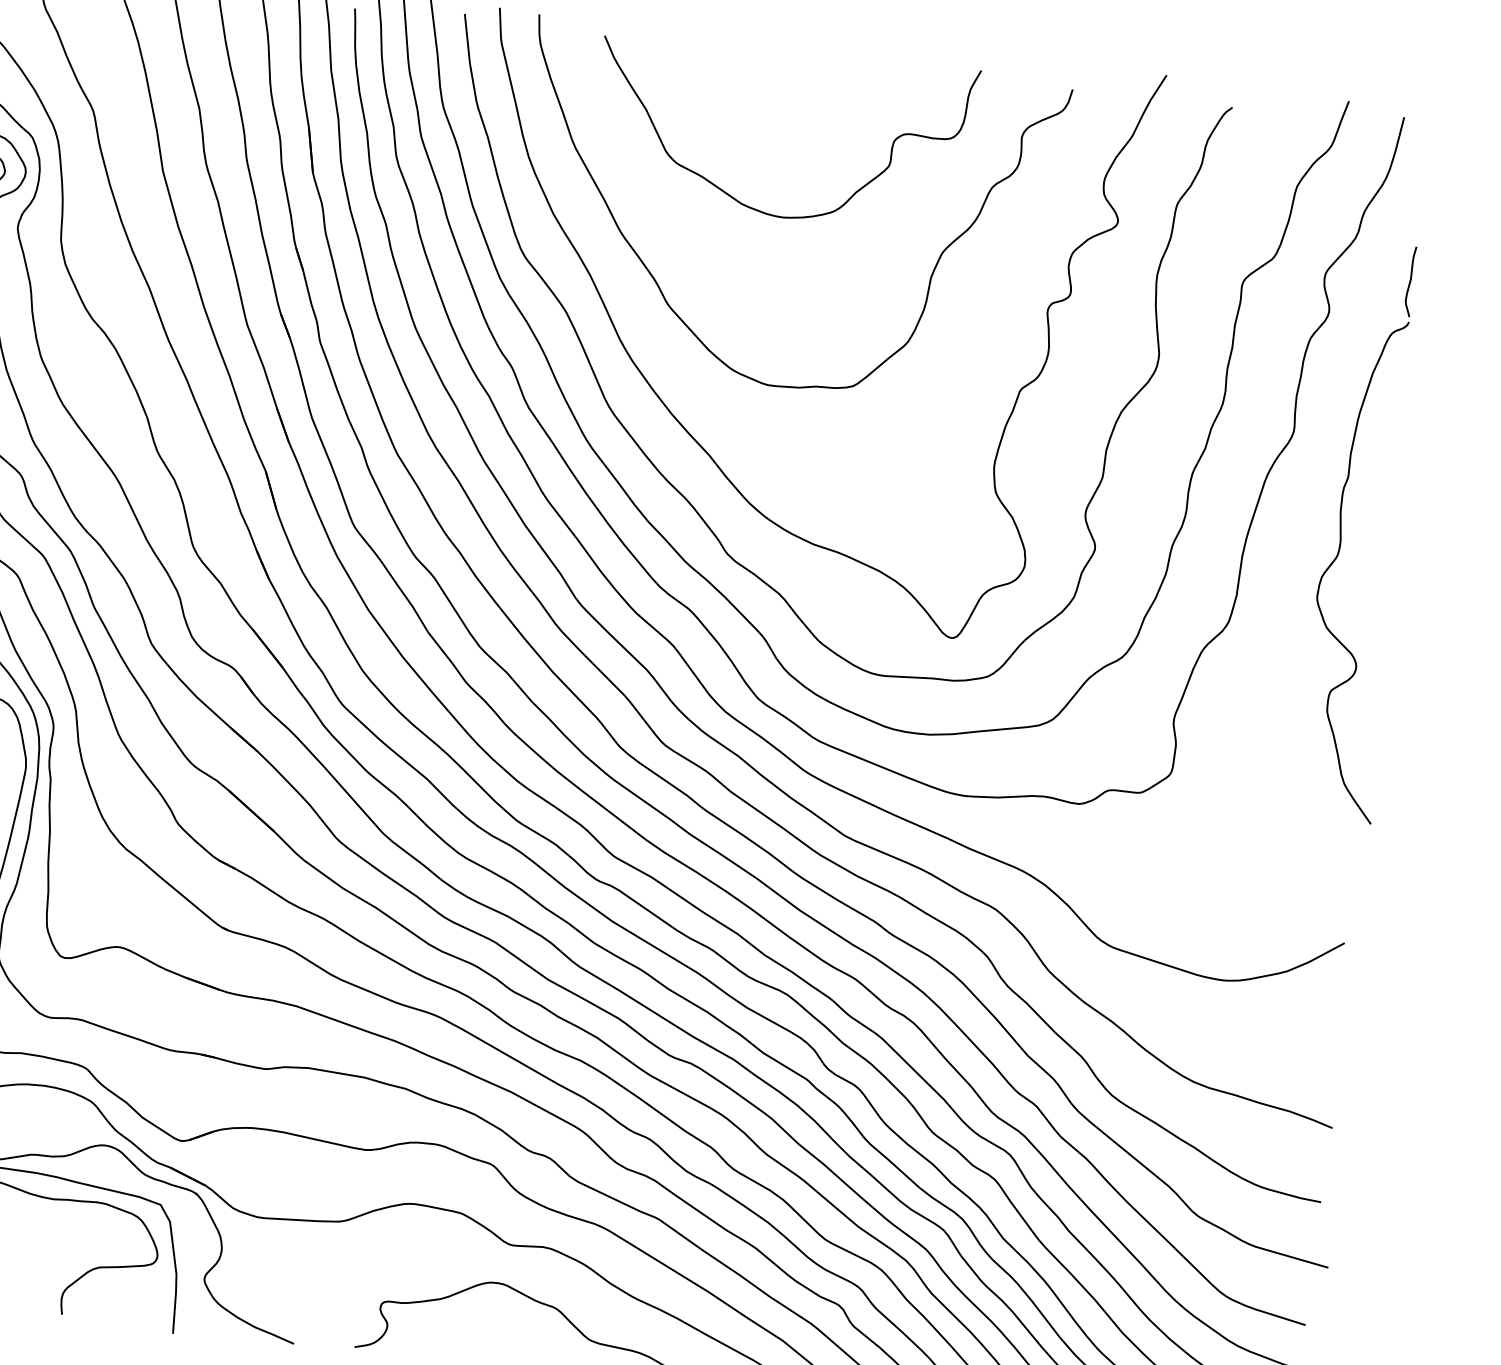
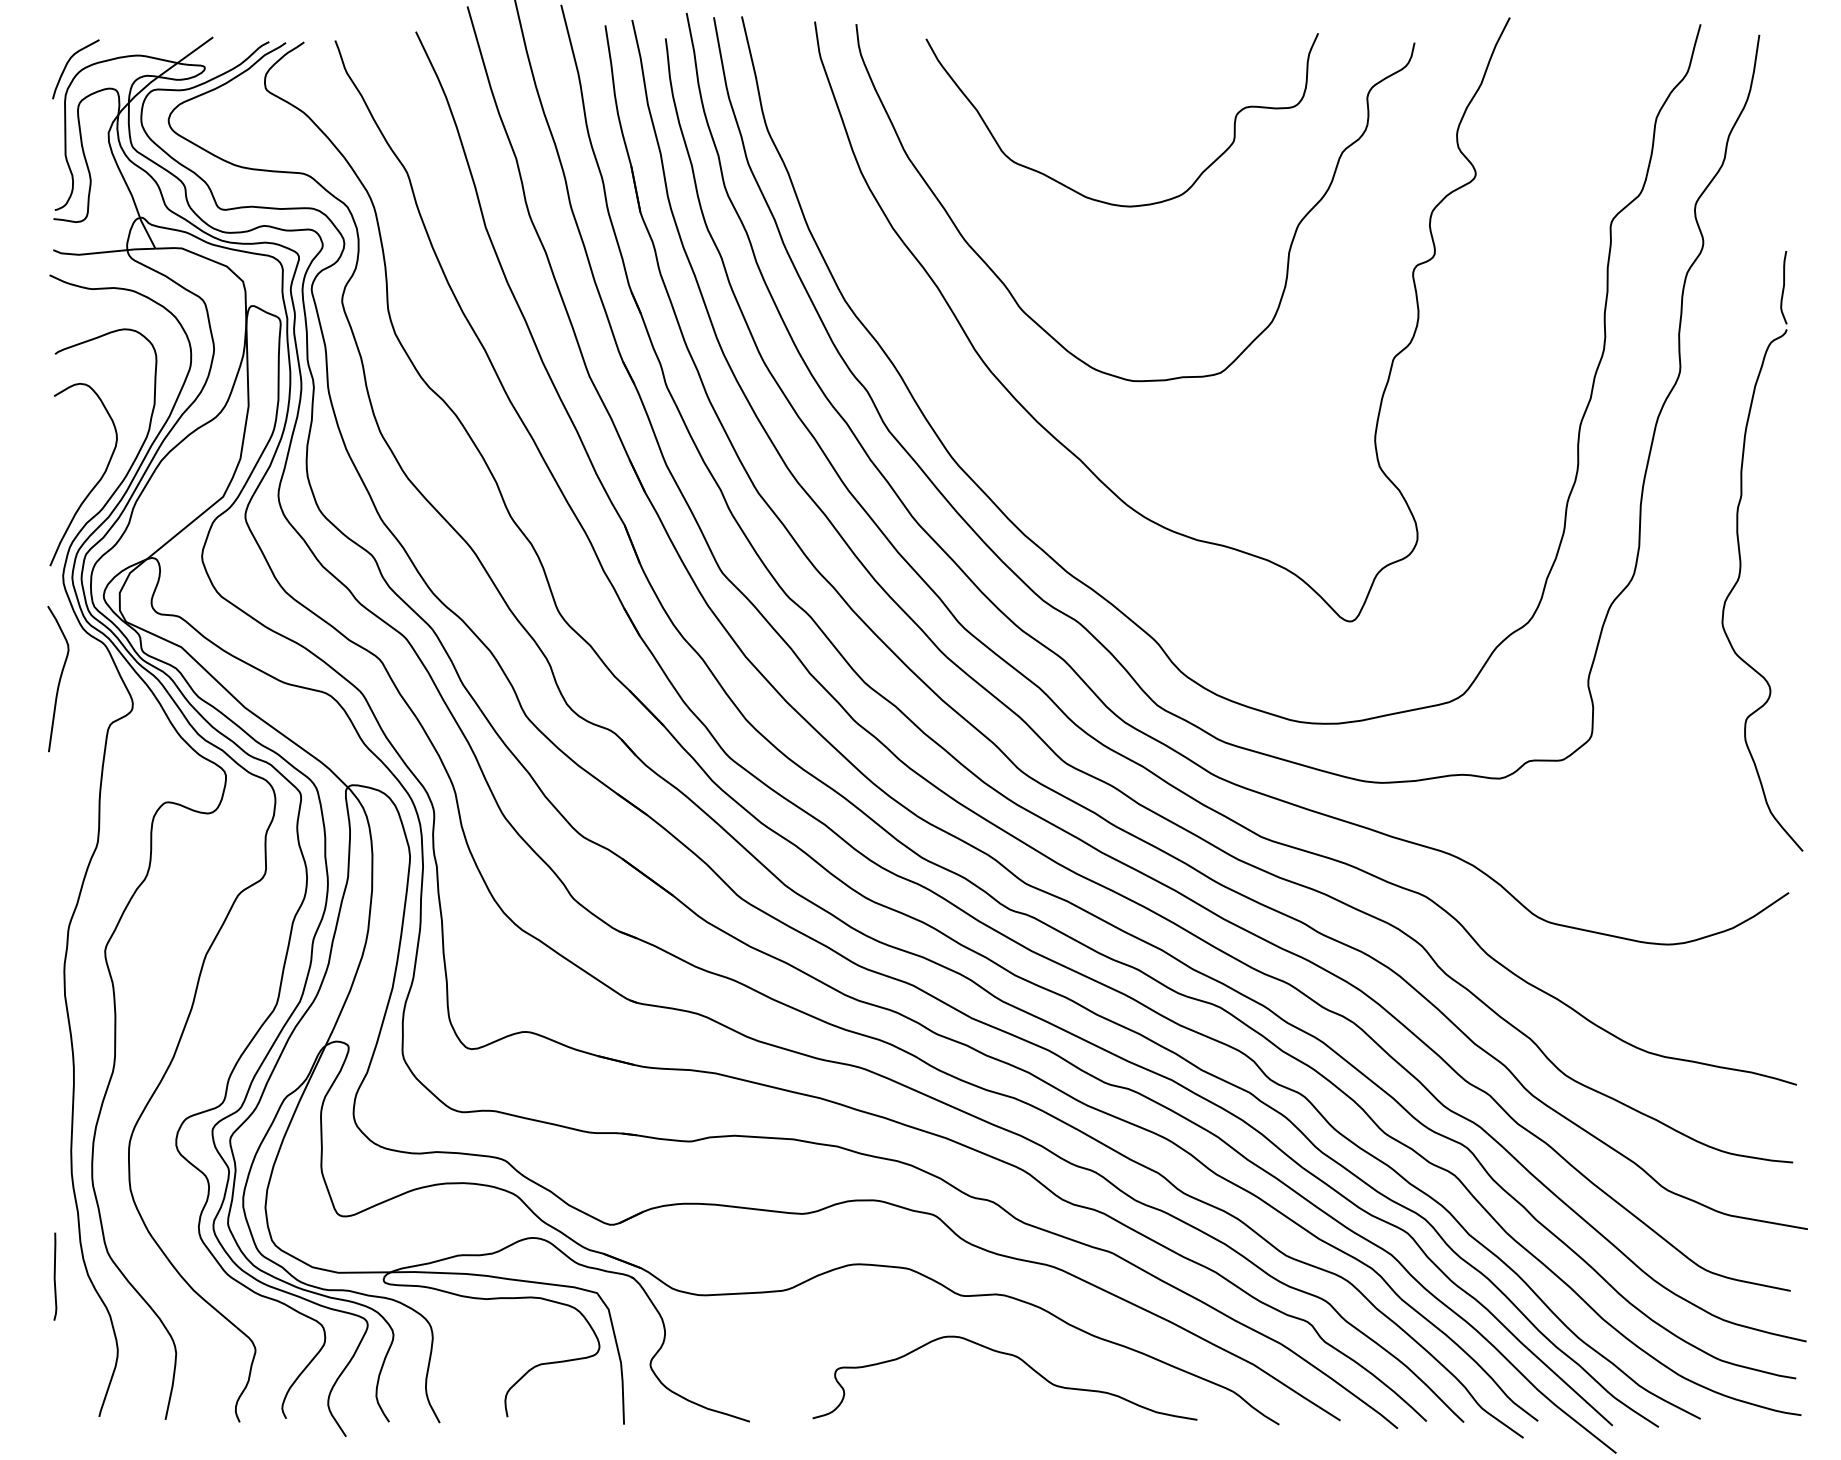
curve: (685, 497) -> (1060, 505), removed
part: (1341, 530) -> (1740, 551), moved

